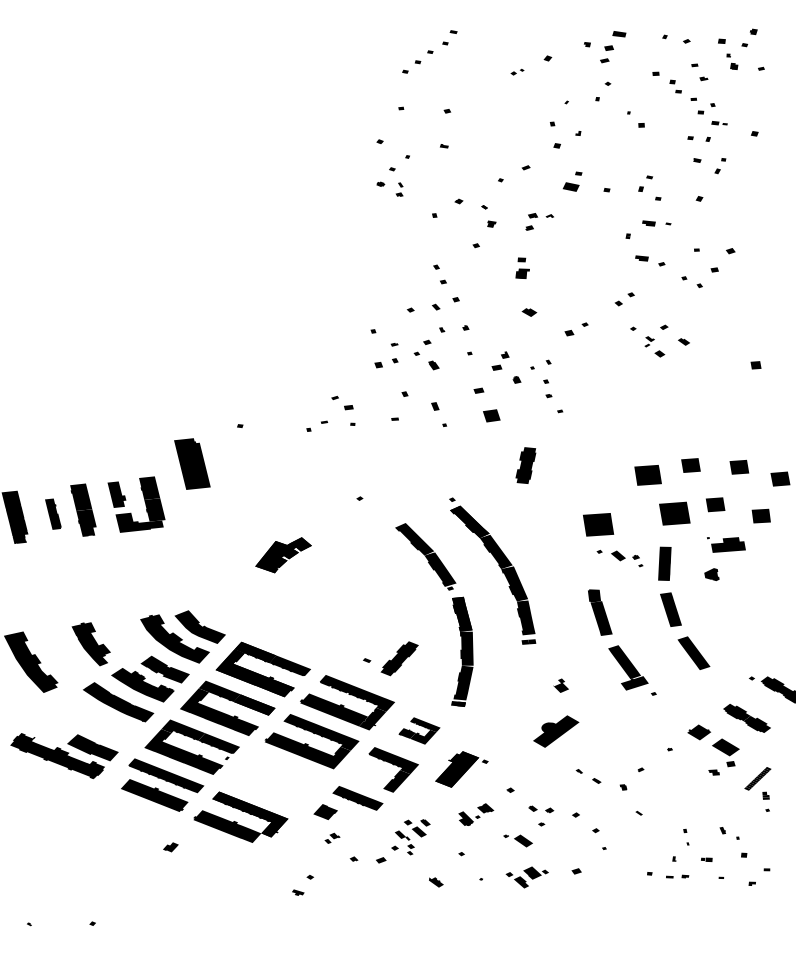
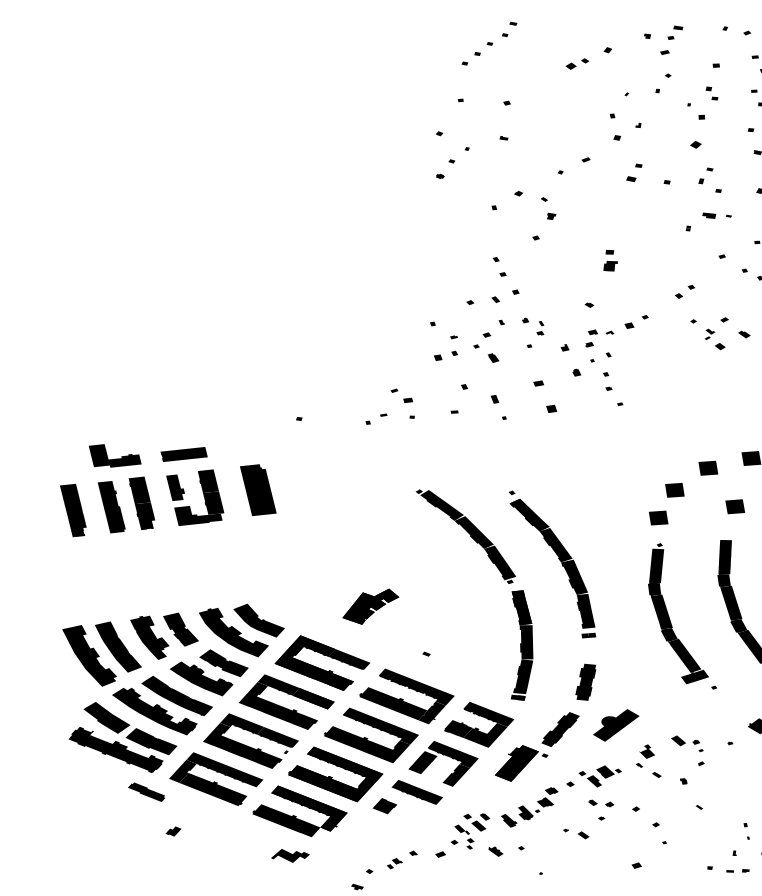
part: (614, 41) -> (674, 33), size x0.71
part: (517, 71) -> (577, 63), size x1.67
part: (675, 86) -> (711, 93), moved
fill: (635, 152) -> (695, 144), added
part: (571, 186) -> (631, 178), size x0.62
part: (399, 189) -> (540, 328), moved
part: (539, 221) -> (599, 338), moved
part: (641, 258) -> (701, 250), removed
part: (522, 267) -> (610, 259), moved
part: (529, 312) -> (589, 305), size x0.62
part: (496, 367) -> (556, 360), removed
part: (491, 416) -> (551, 409), size x0.62
part: (125, 461) -> (184, 454), added
fill: (56, 462) -> (114, 455), added
part: (192, 463) -> (258, 489), moved
part: (525, 465) -> (585, 682), moved
part: (647, 474) -> (707, 467), size x0.71
fill: (614, 496) -> (674, 489), added
fill: (382, 511) -> (441, 504), added
part: (674, 513) -> (734, 506), size x0.62
part: (53, 514) -> (111, 507), size x1.67
part: (598, 524) -> (658, 517), size x0.62
part: (283, 555) -> (370, 606), moved
part: (627, 558) -> (687, 743), moved
fill: (596, 572) -> (656, 565), added
fill: (663, 586) -> (723, 579), added
fill: (677, 632) -> (737, 626), added
fill: (122, 636) -> (181, 630), added
fill: (608, 641) -> (668, 635), added
fill: (59, 653) -> (117, 647), added
part: (399, 658) -> (560, 729), moved
part: (560, 685) -> (646, 751), moved
fill: (96, 717) -> (155, 711), added
fill: (48, 724) -> (106, 718), added
part: (419, 730) -> (479, 724), size x1.67
fill: (363, 768) -> (422, 762), added
fill: (124, 776) -> (183, 770), added
part: (276, 780) -> (335, 774), added
fill: (491, 797) -> (551, 791), added
fill: (87, 798) -> (146, 792), added
fill: (449, 826) -> (509, 820), added
part: (332, 837) -> (394, 862), moved
part: (523, 841) -> (583, 835), size x0.62
part: (170, 847) -> (173, 831), moved
fill: (231, 861) -> (290, 855), added
part: (526, 877) -> (599, 776), moved
part: (436, 882) -> (496, 851), moved

